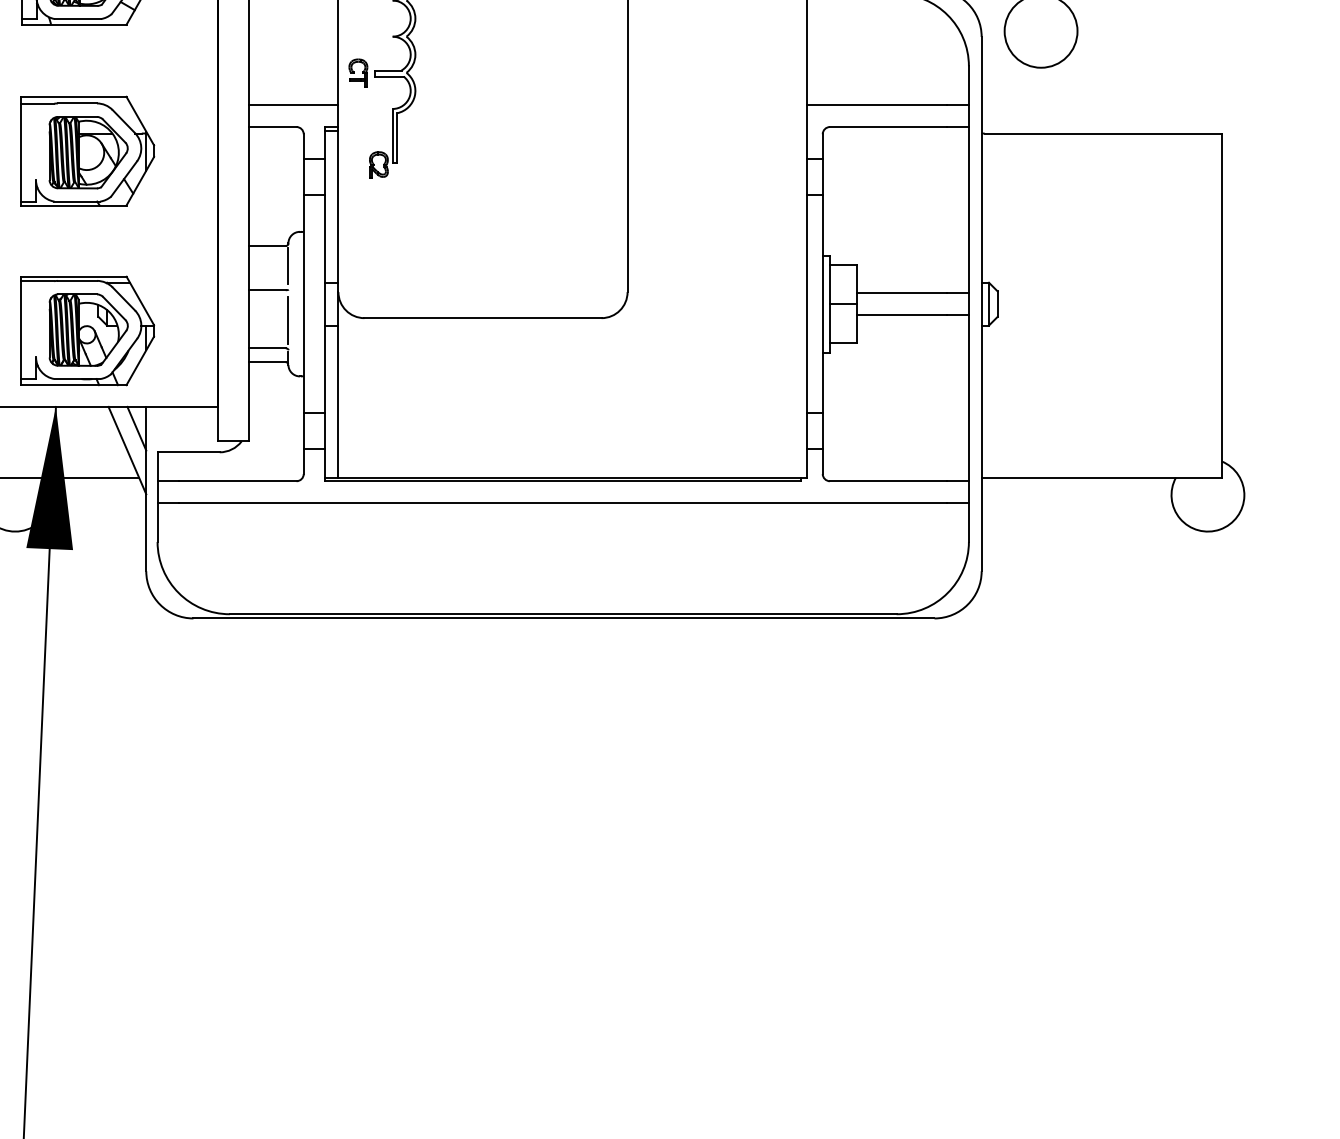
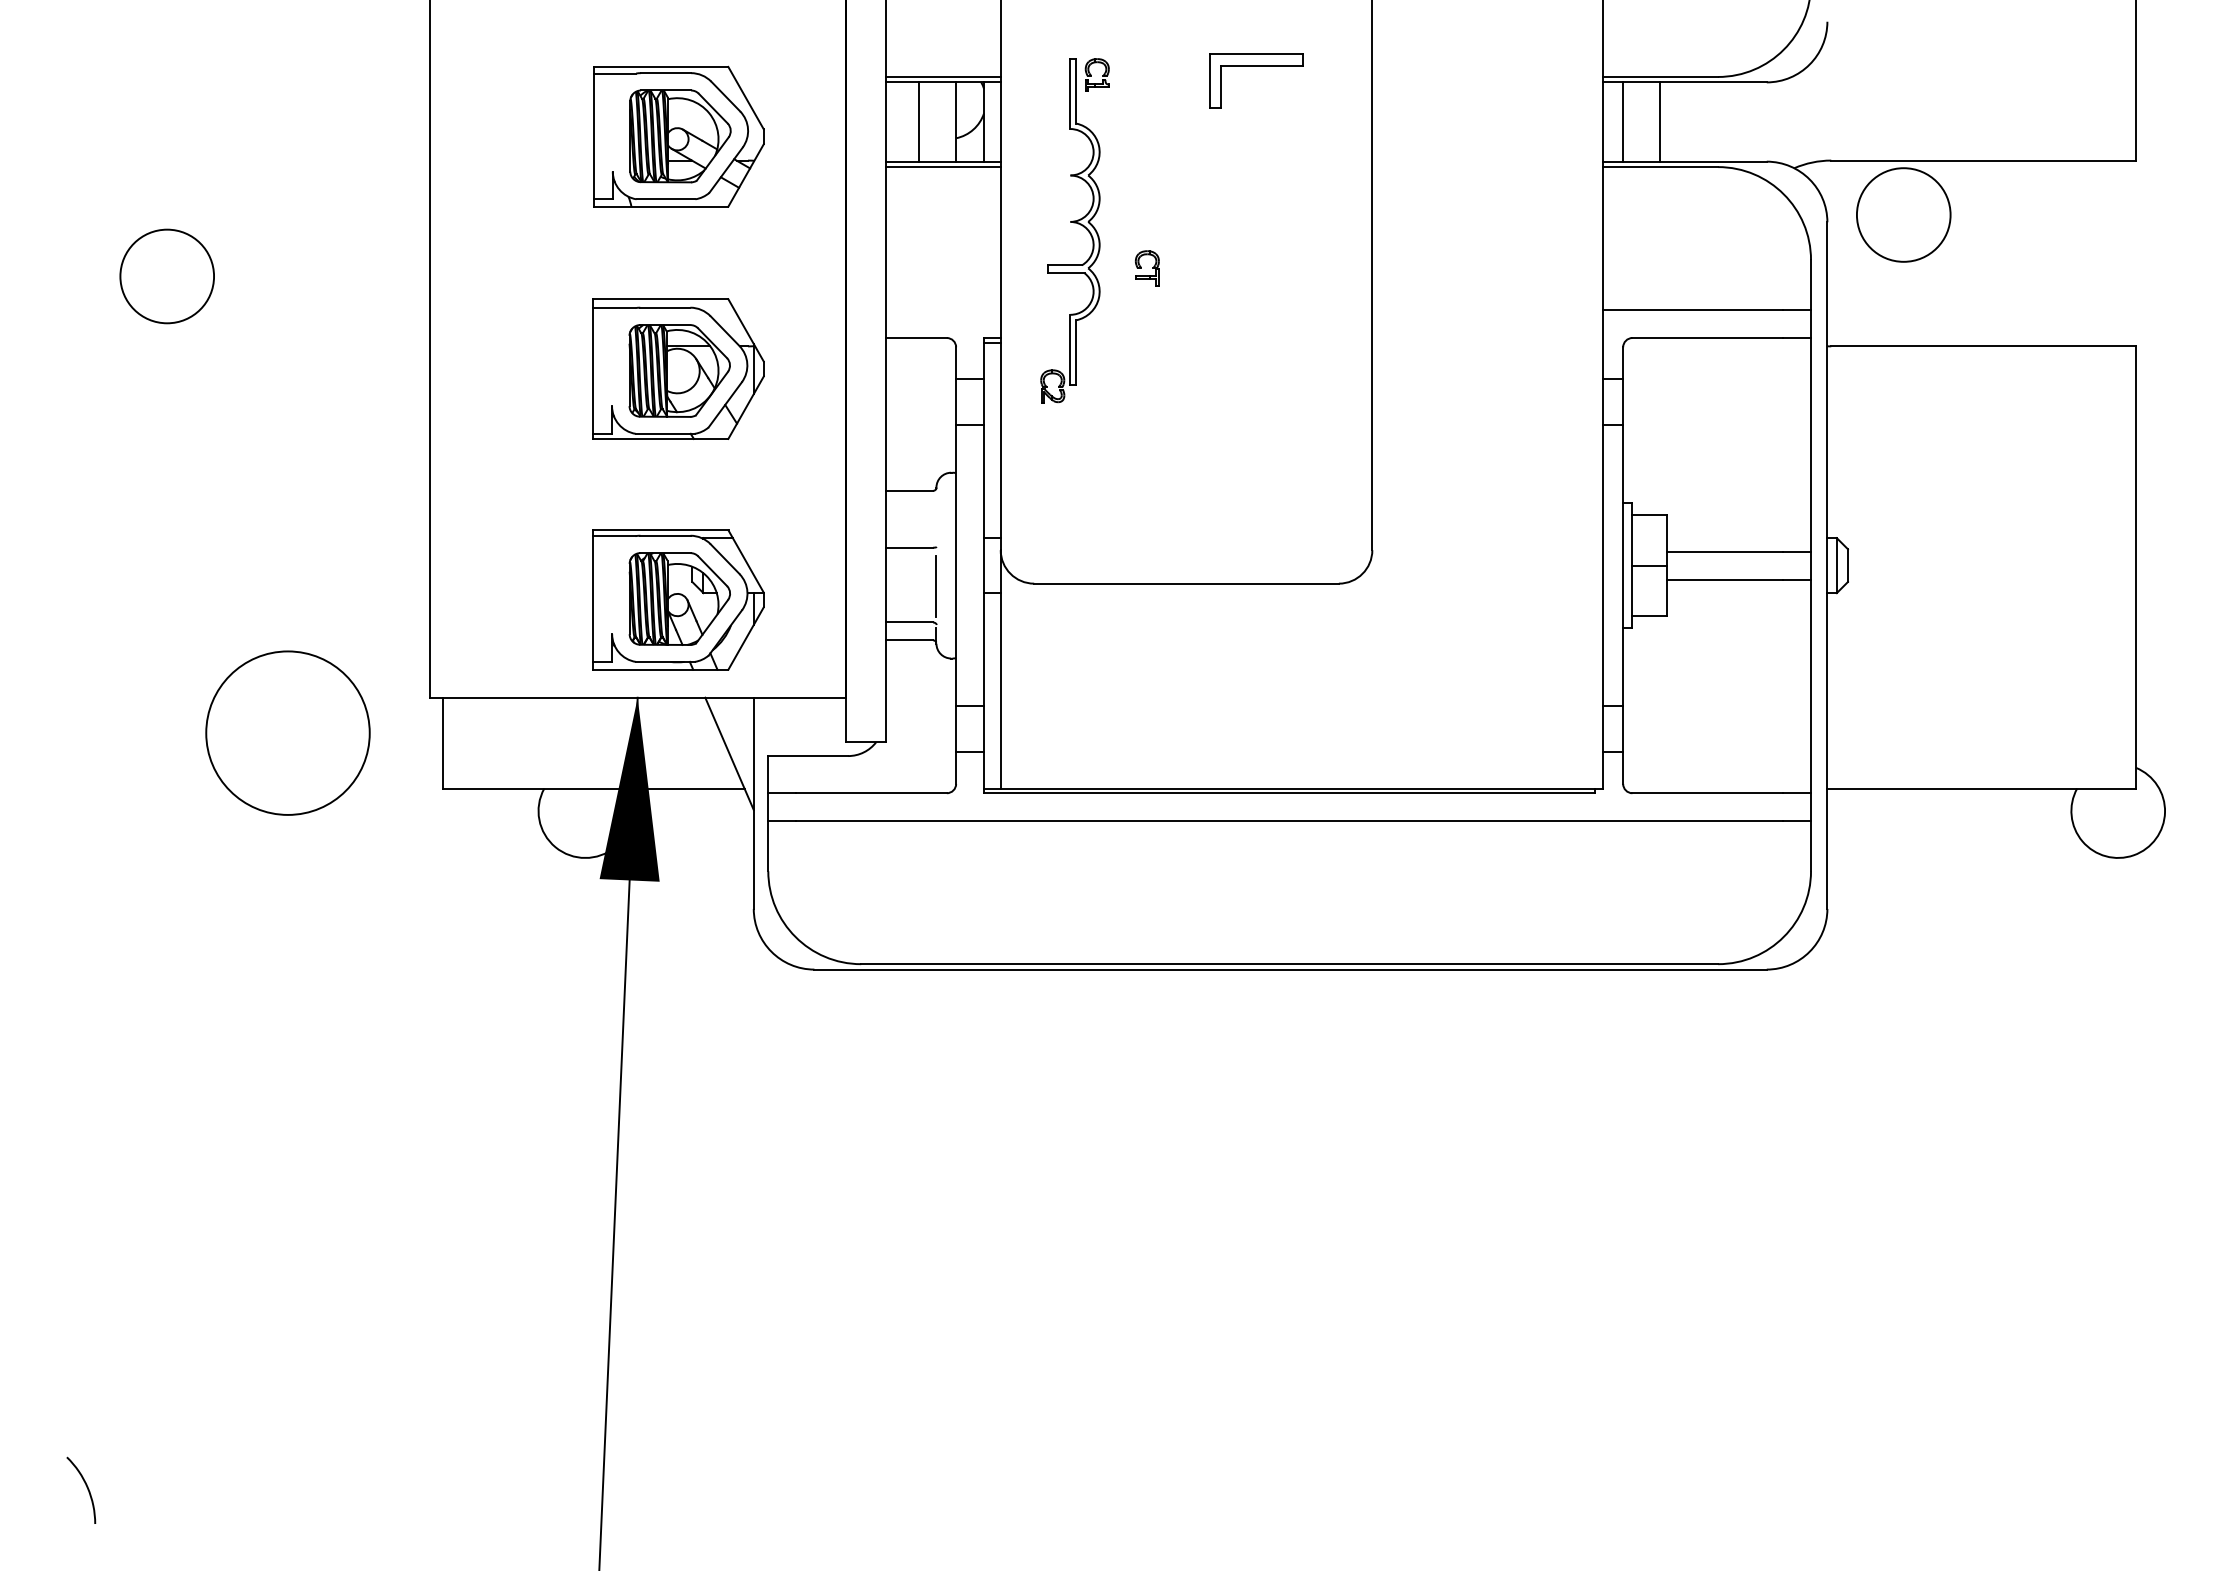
part: (358, 72) -> (1147, 268), moved
line: (293, 105) -> (942, 310), removed
line: (288, 265) -> (936, 516), removed
line: (136, 428) -> (741, 725), removed

